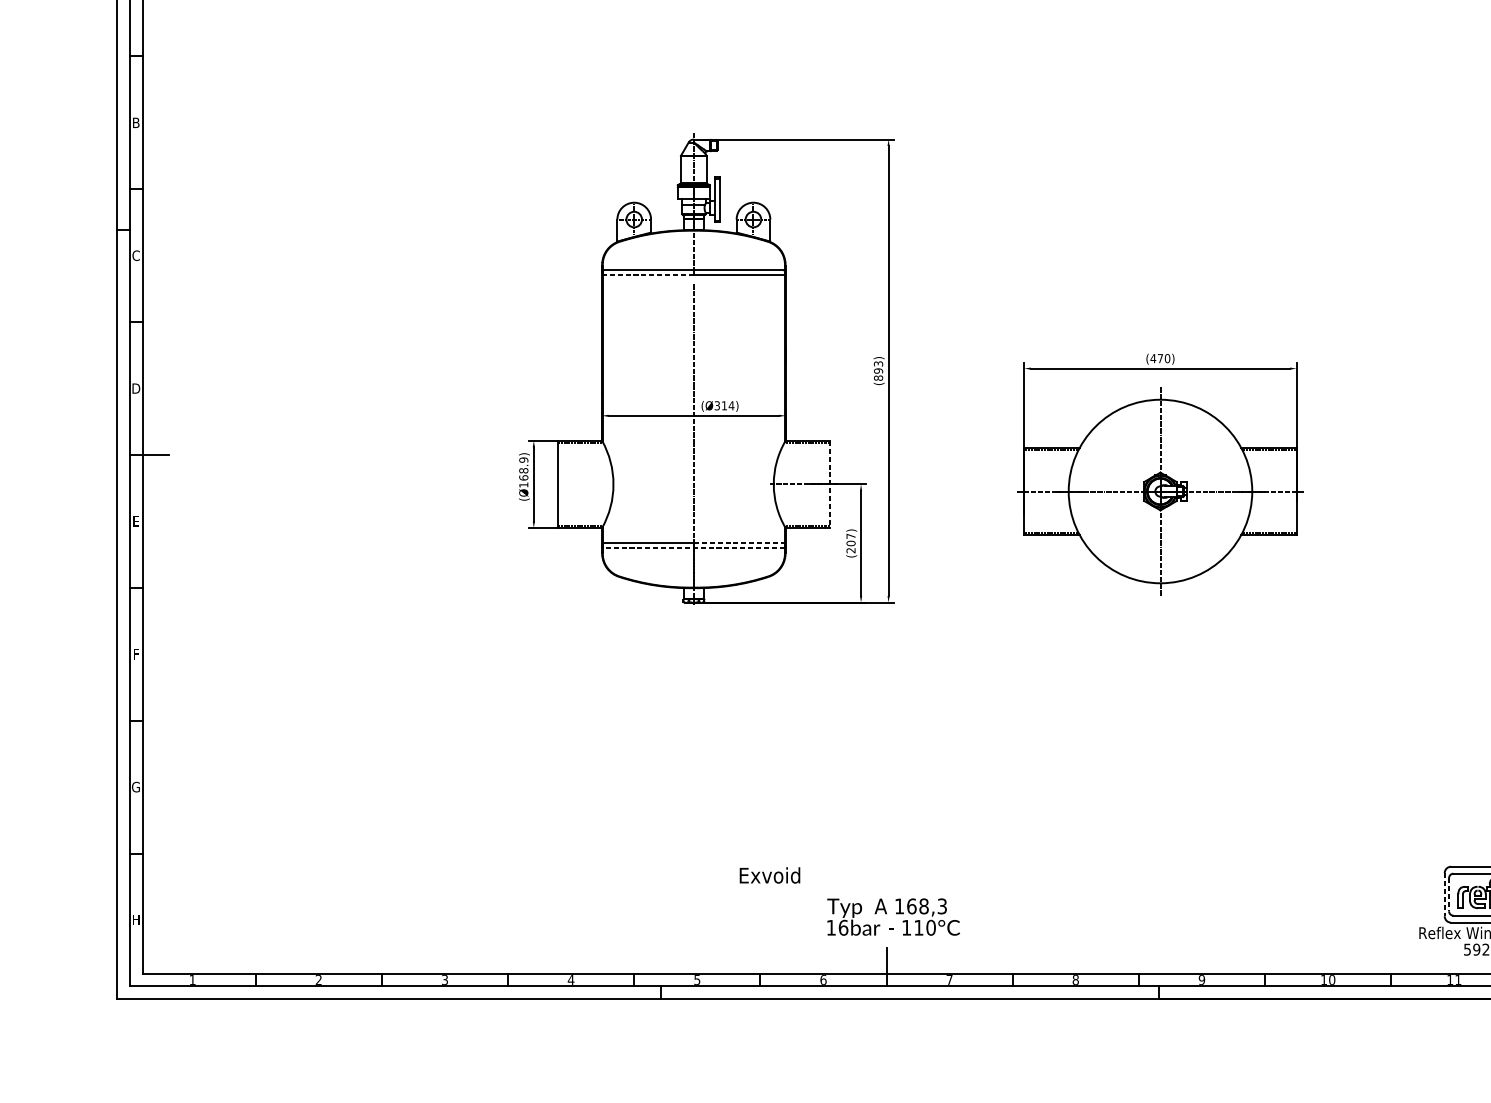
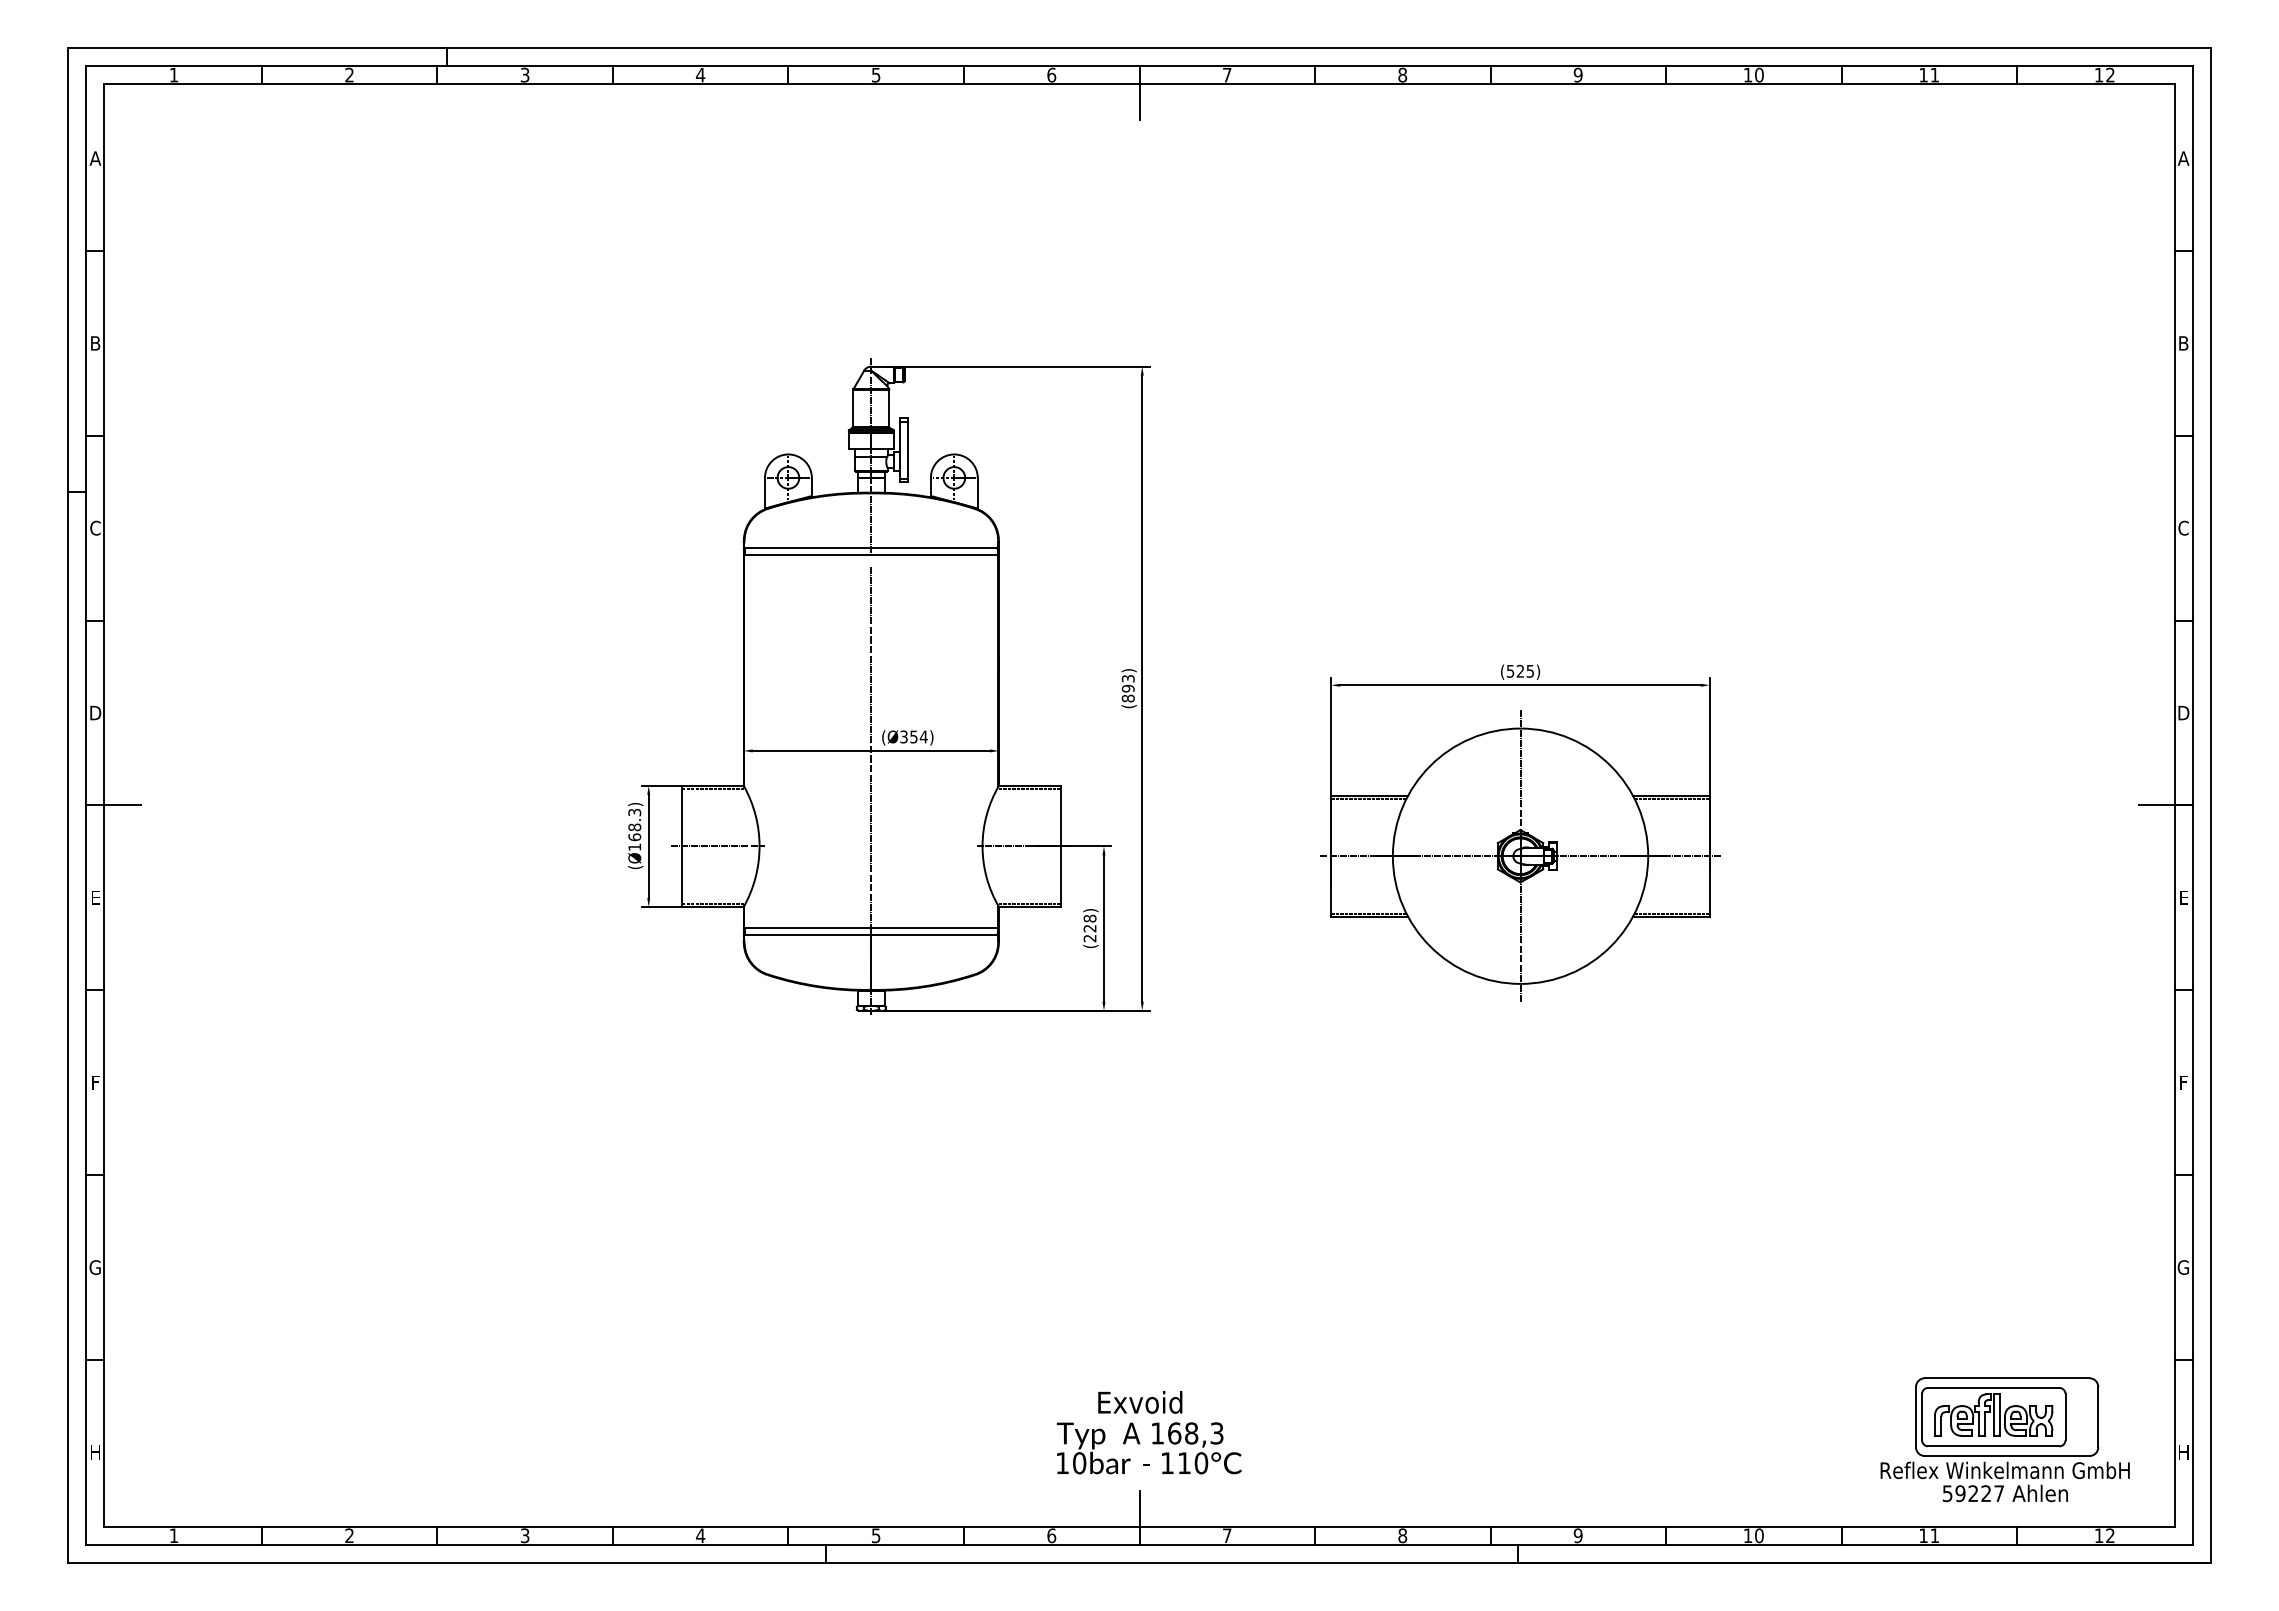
line: (647, 275) -> (807, 555), dashed -> solid
text: (1160, 358) -> (1520, 670), (470) -> (525)
text: (724, 405) -> (913, 736), (Ø314) -> (Ø354)
text: (523, 460) -> (634, 812), (Ø168.9) -> (Ø168.3)
line: (583, 484) -> (718, 846), added
line: (829, 484) -> (1060, 846), dashed -> solid
text: (850, 539) -> (1089, 923), (207) -> (228)
line: (739, 543) -> (935, 928), dashed -> solid
line: (693, 547) -> (870, 934), dashed -> solid
text: (770, 875) -> (1140, 1402), moved
line: (1444, 894) -> (1915, 1417), dashed -> solid
line: (1449, 894) -> (1922, 1417), dashed -> solid
text: (843, 928) -> (1079, 1463), 16 -> 10

